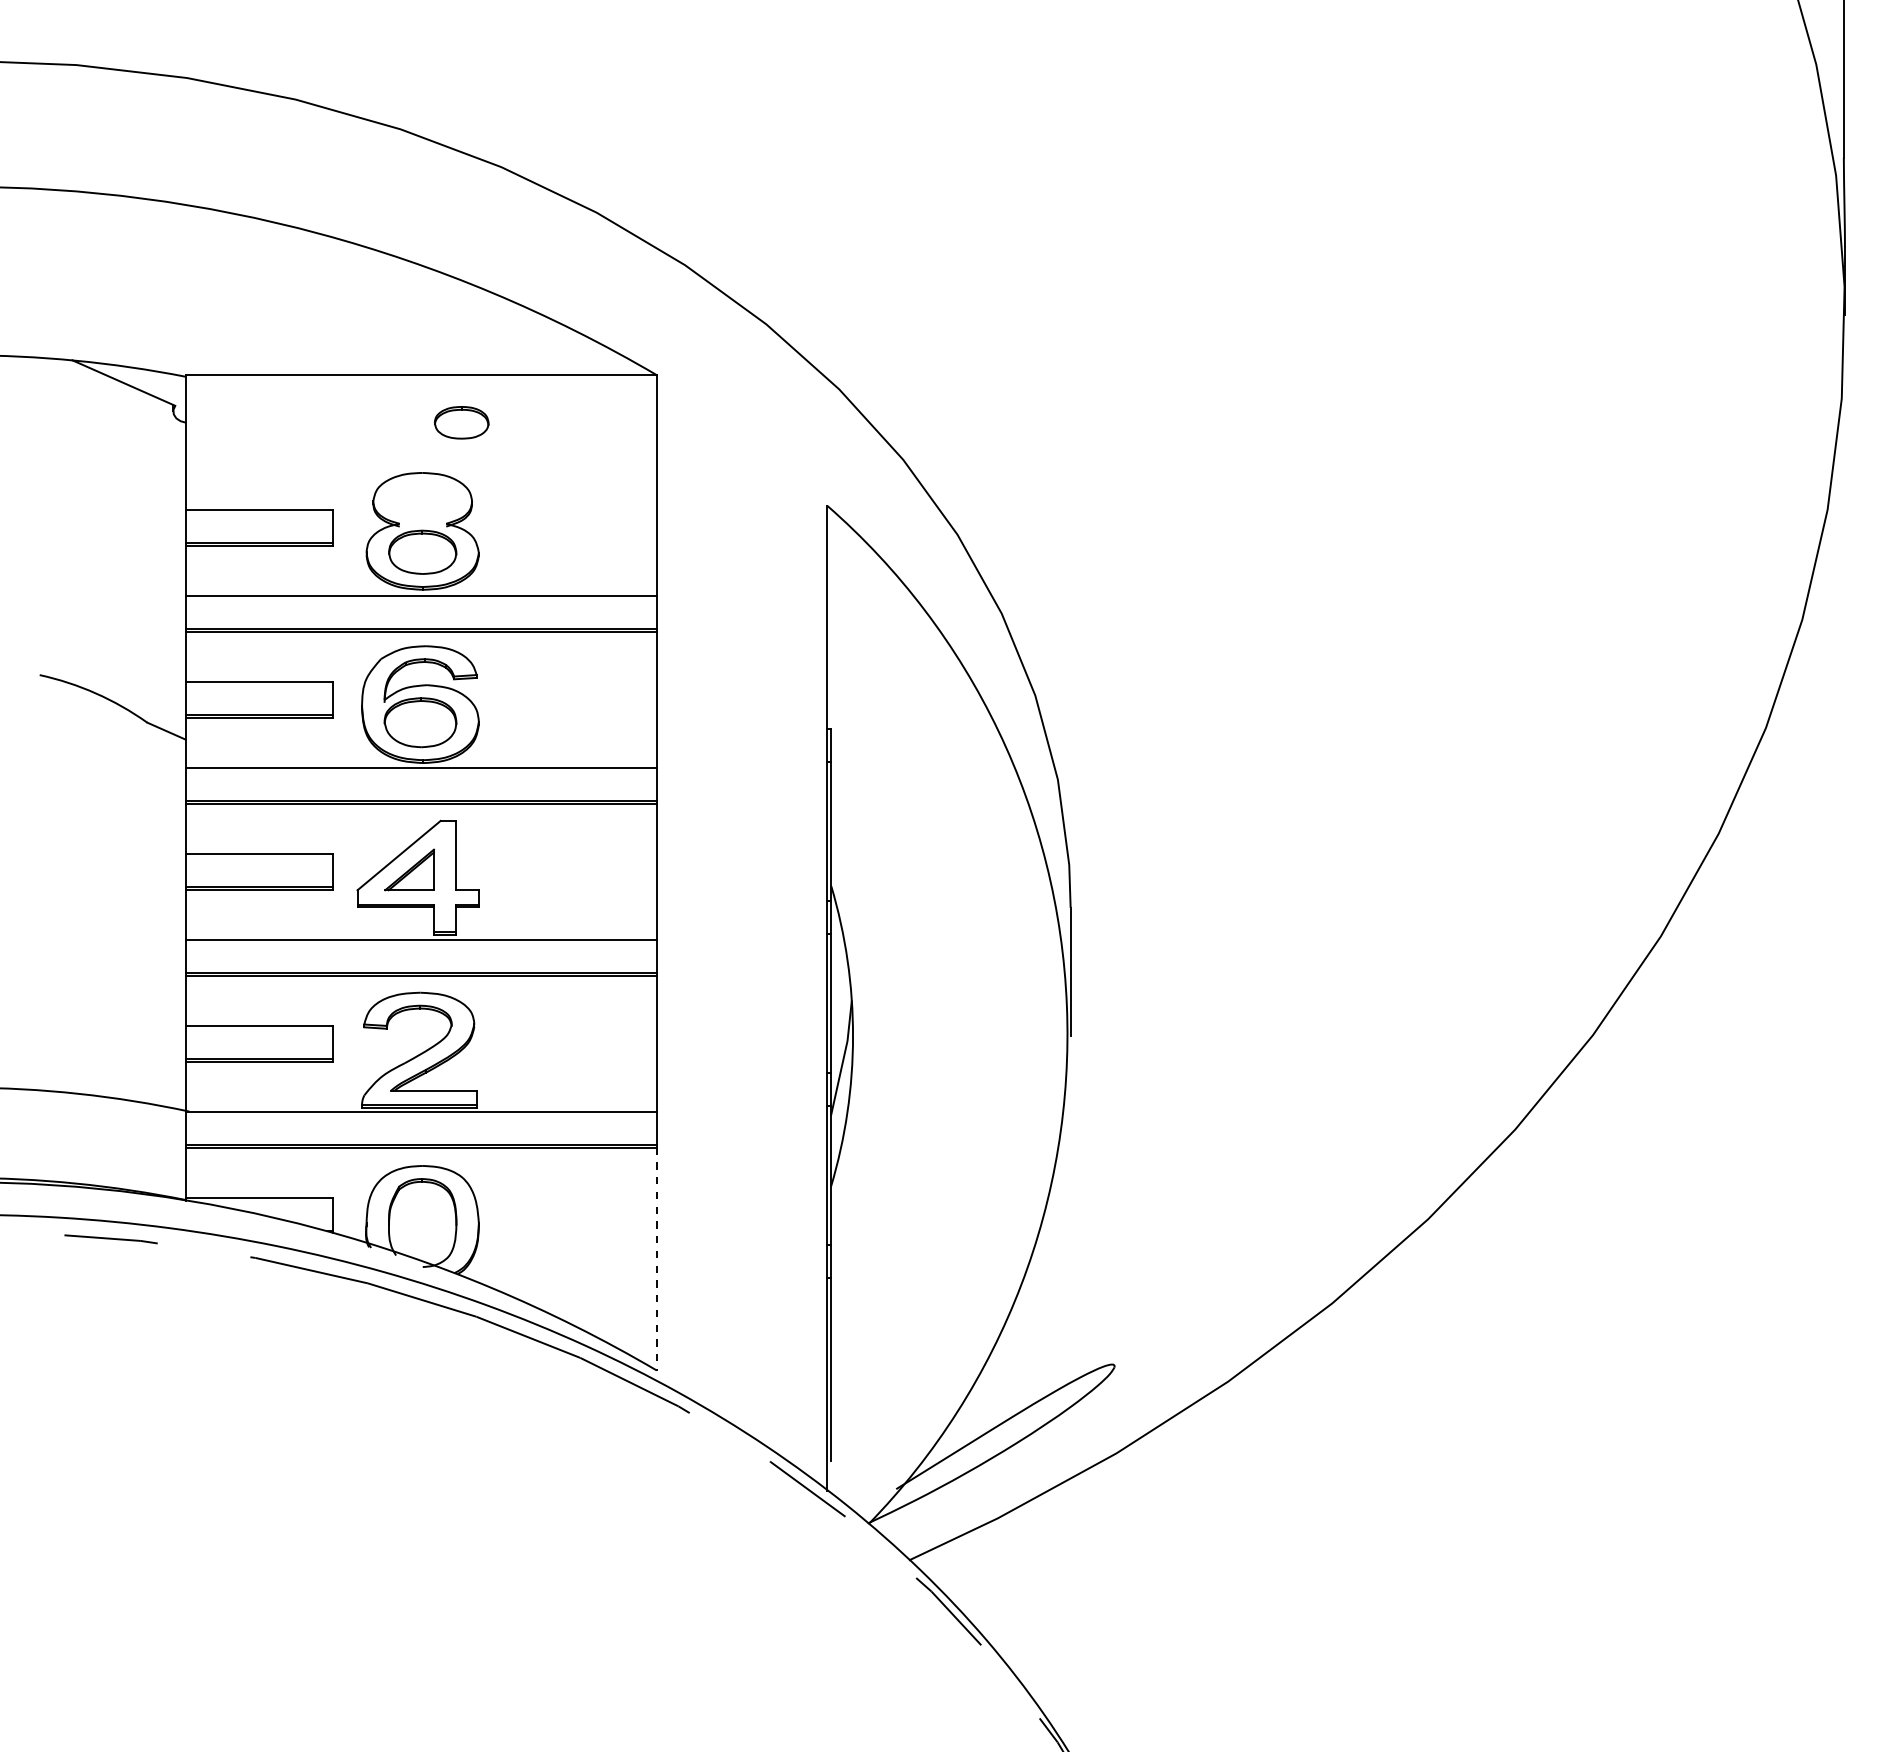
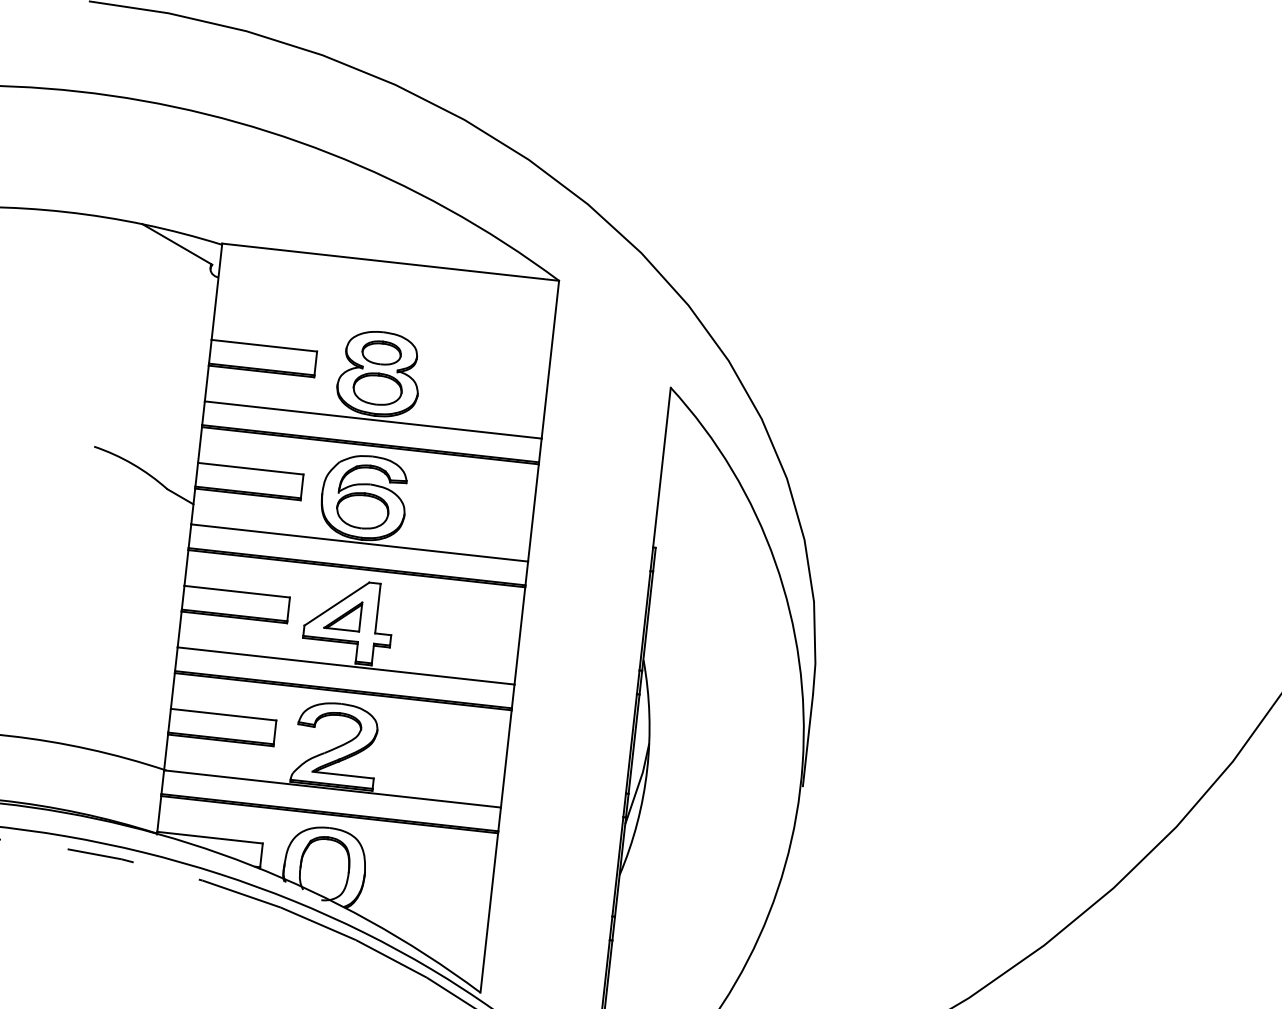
part: (461, 422) -> (381, 352), moved
line: (656, 1259) -> (489, 913), dashed -> solid

